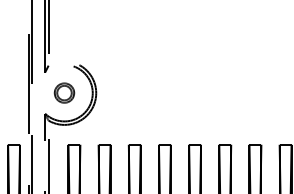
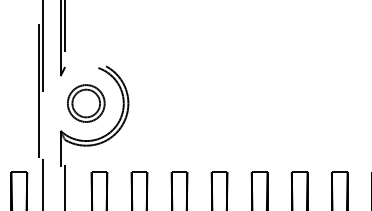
part: (64, 92) -> (86, 102), size x1.43

